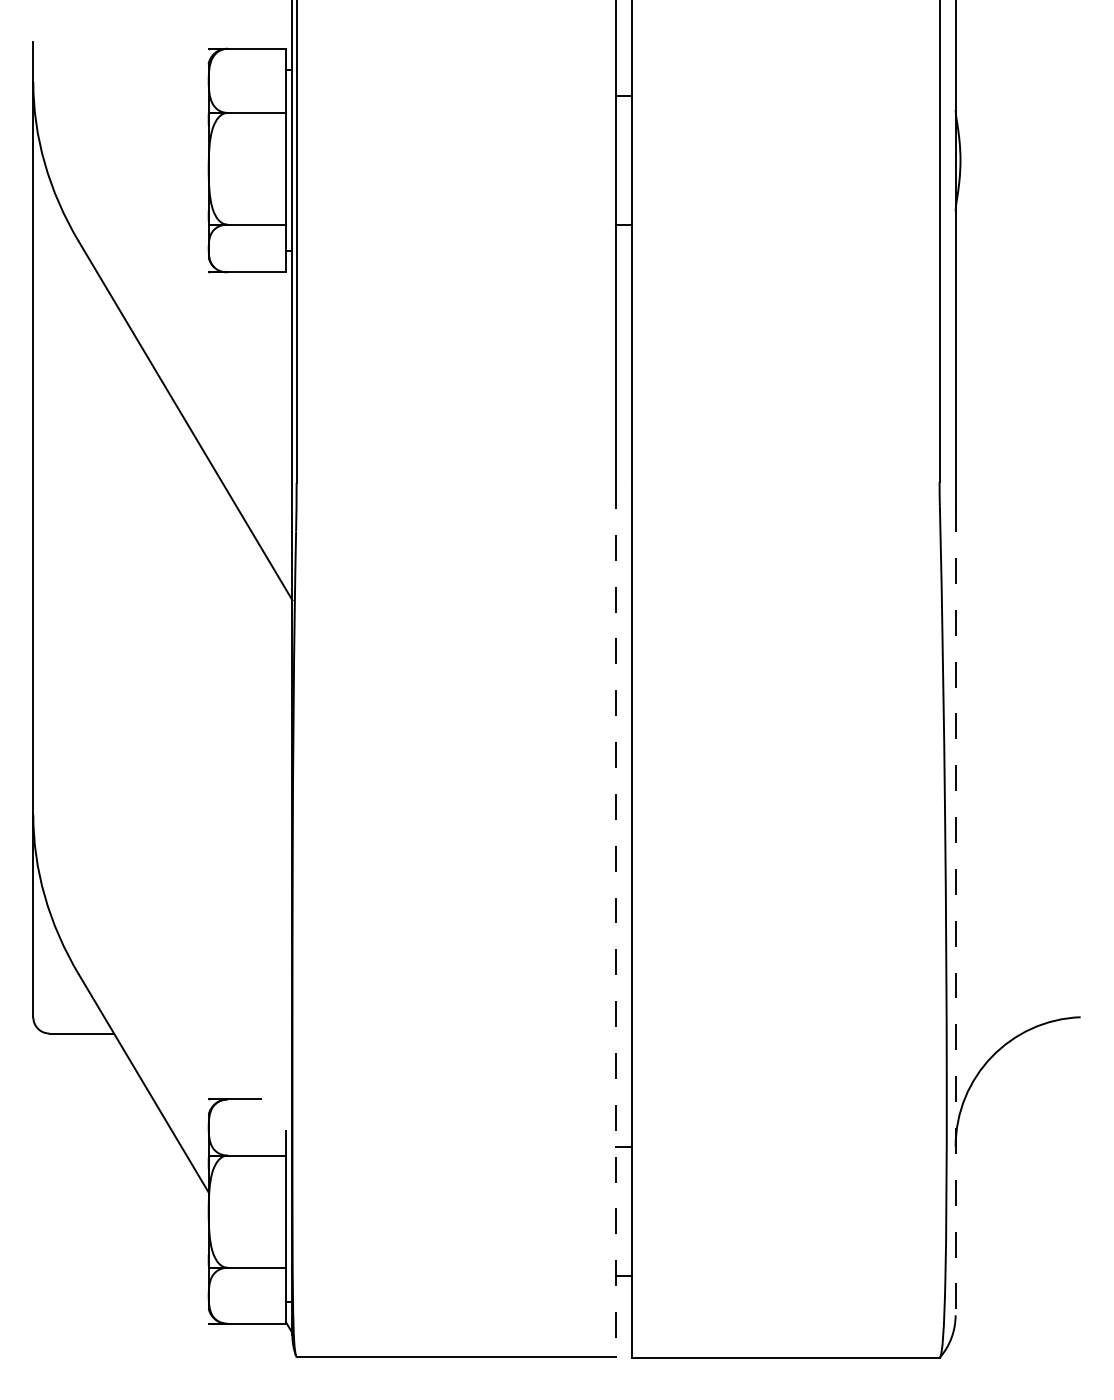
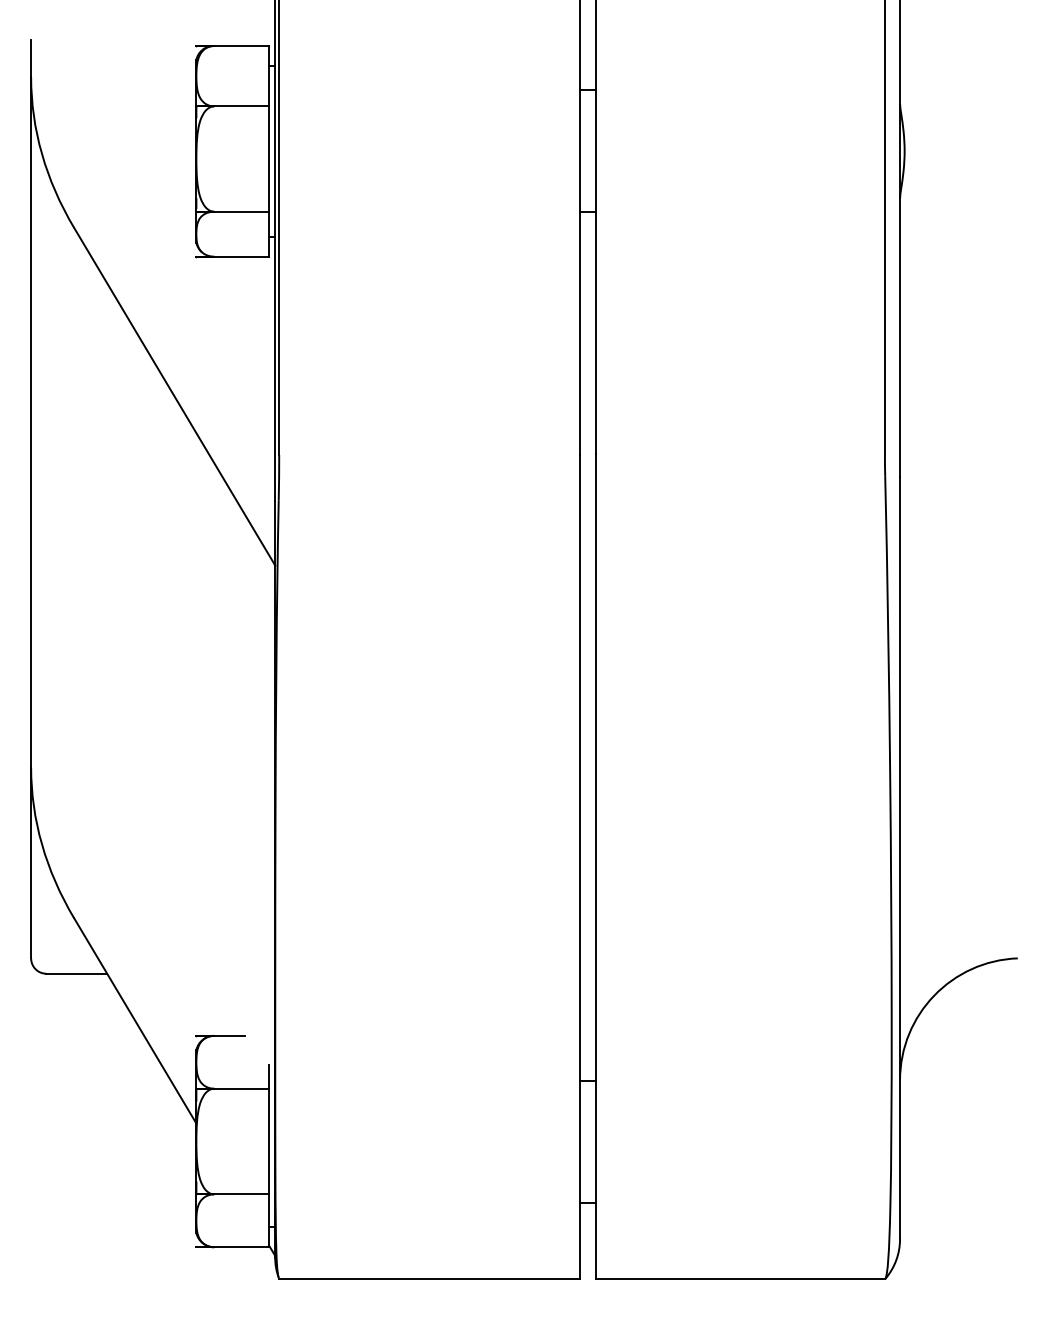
line: (955, 910) -> (899, 857), dashed -> solid
line: (616, 920) -> (580, 867), dashed -> solid

